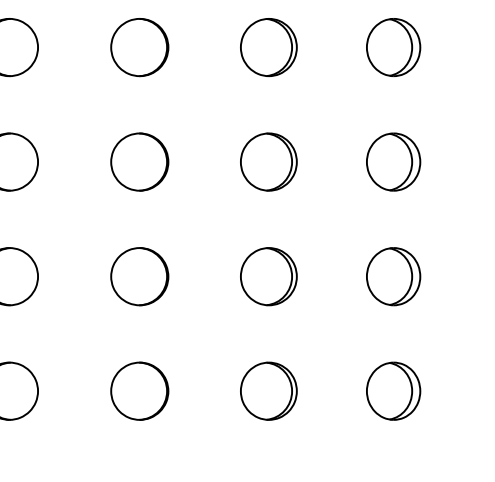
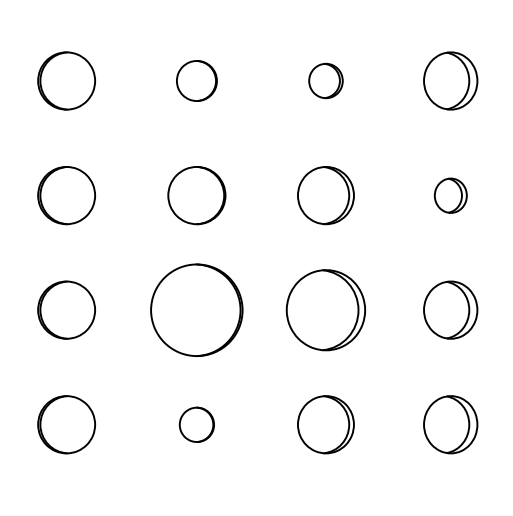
part: (139, 47) -> (196, 80), size x0.7
part: (268, 47) -> (325, 80), size x0.6
part: (393, 162) -> (450, 195), size x0.6
part: (139, 276) -> (196, 309), size x1.6
part: (268, 276) -> (325, 309), size x1.4
part: (139, 391) -> (196, 424), size x0.6

